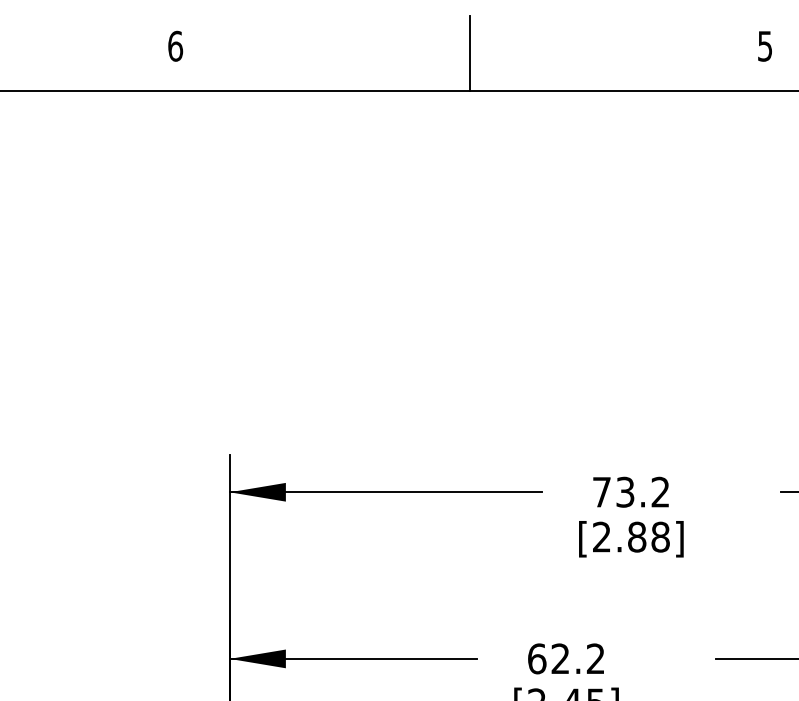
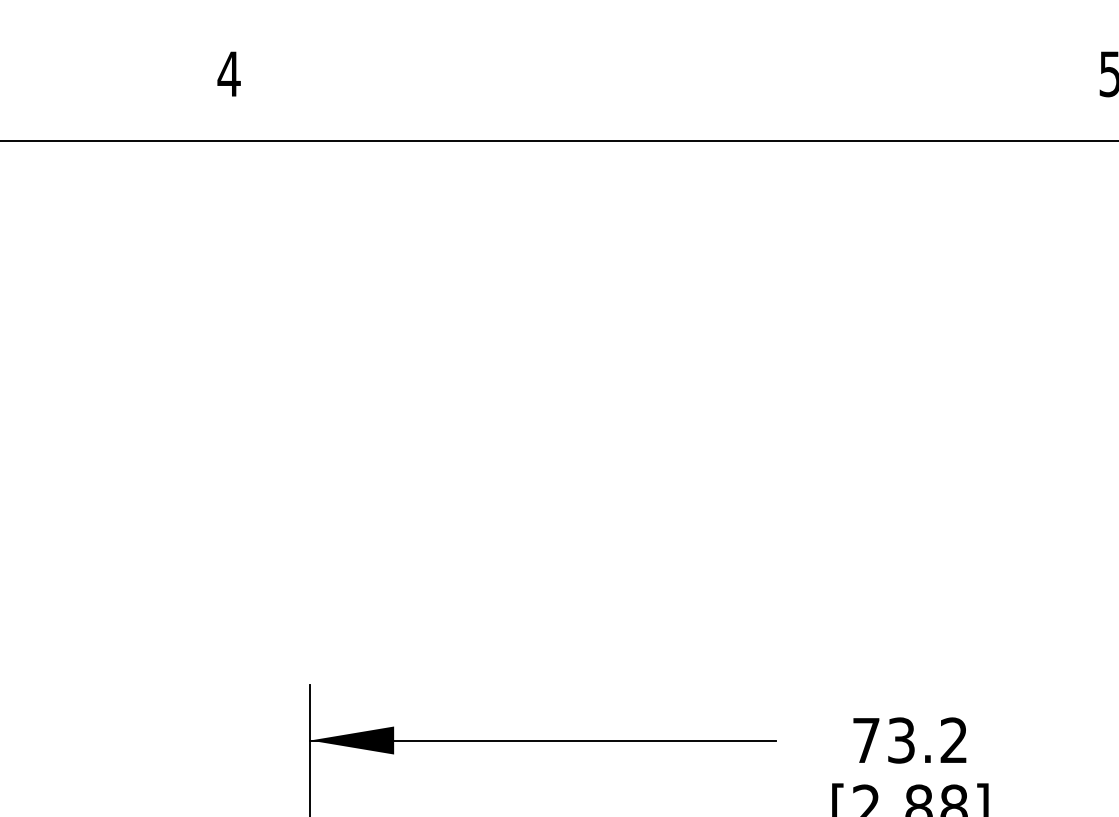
text: (175, 45) -> (229, 72), 6 -> 4
line: (470, 53) -> (669, 84), removed

